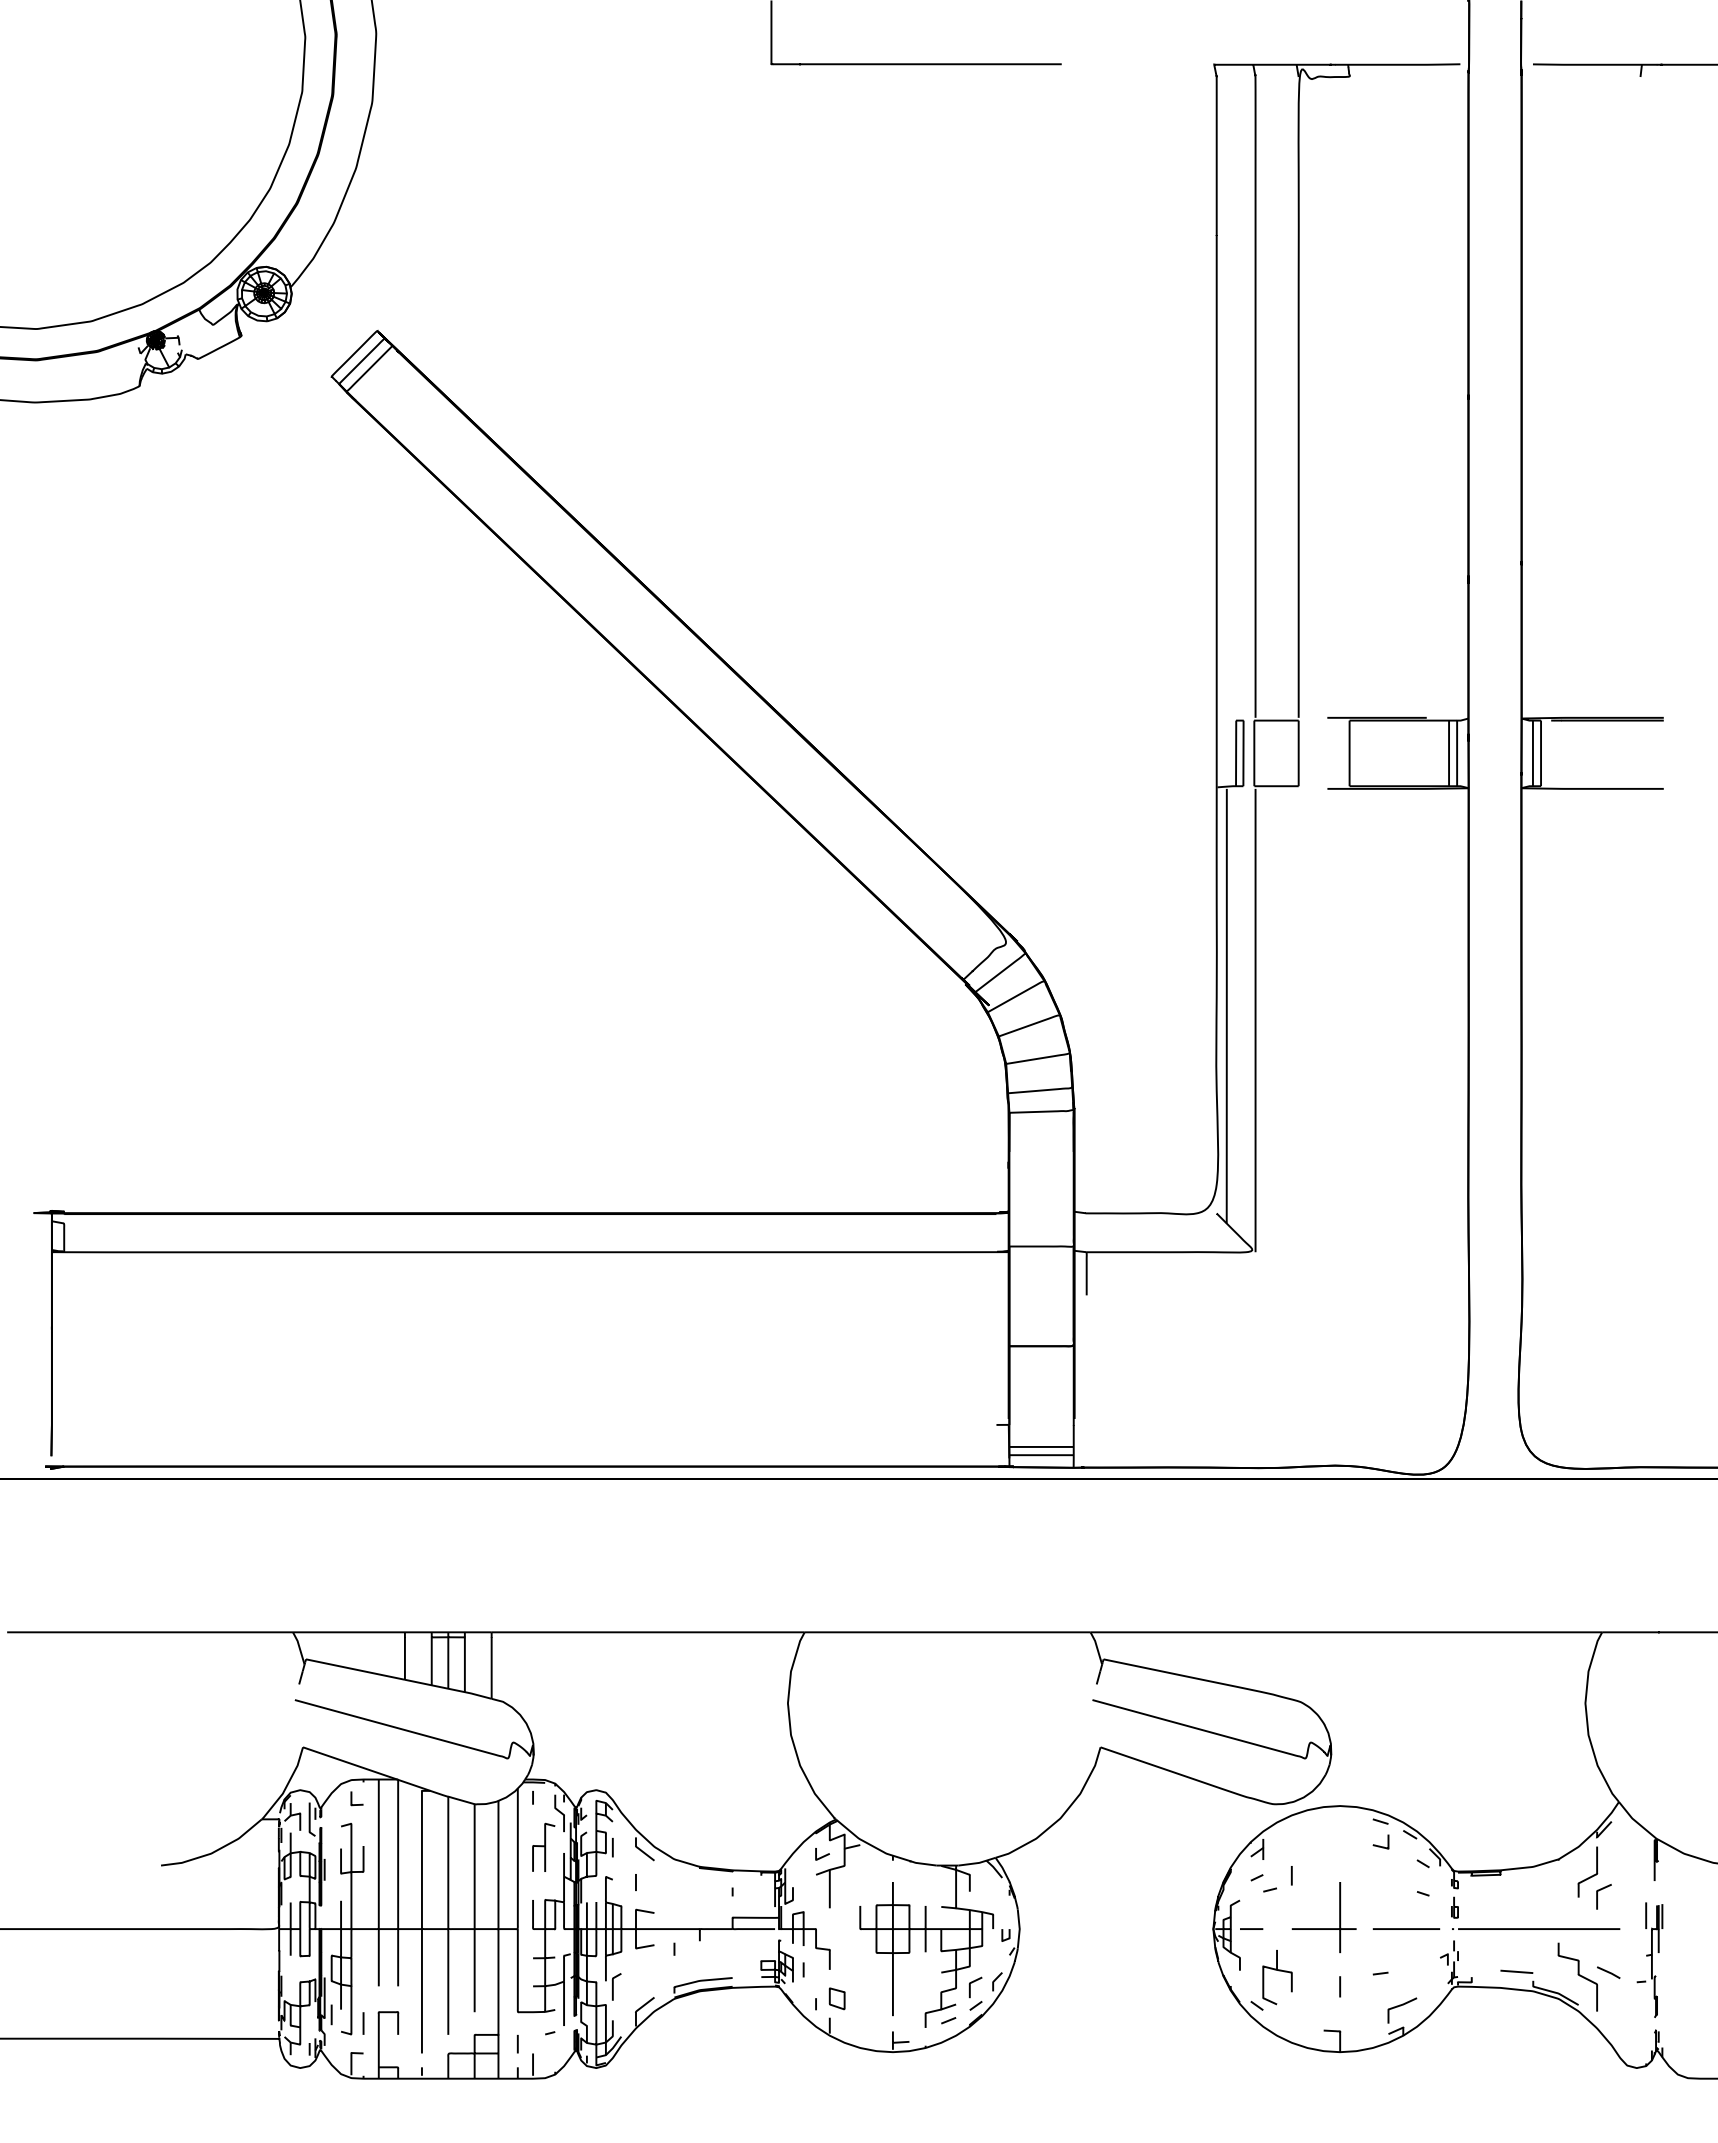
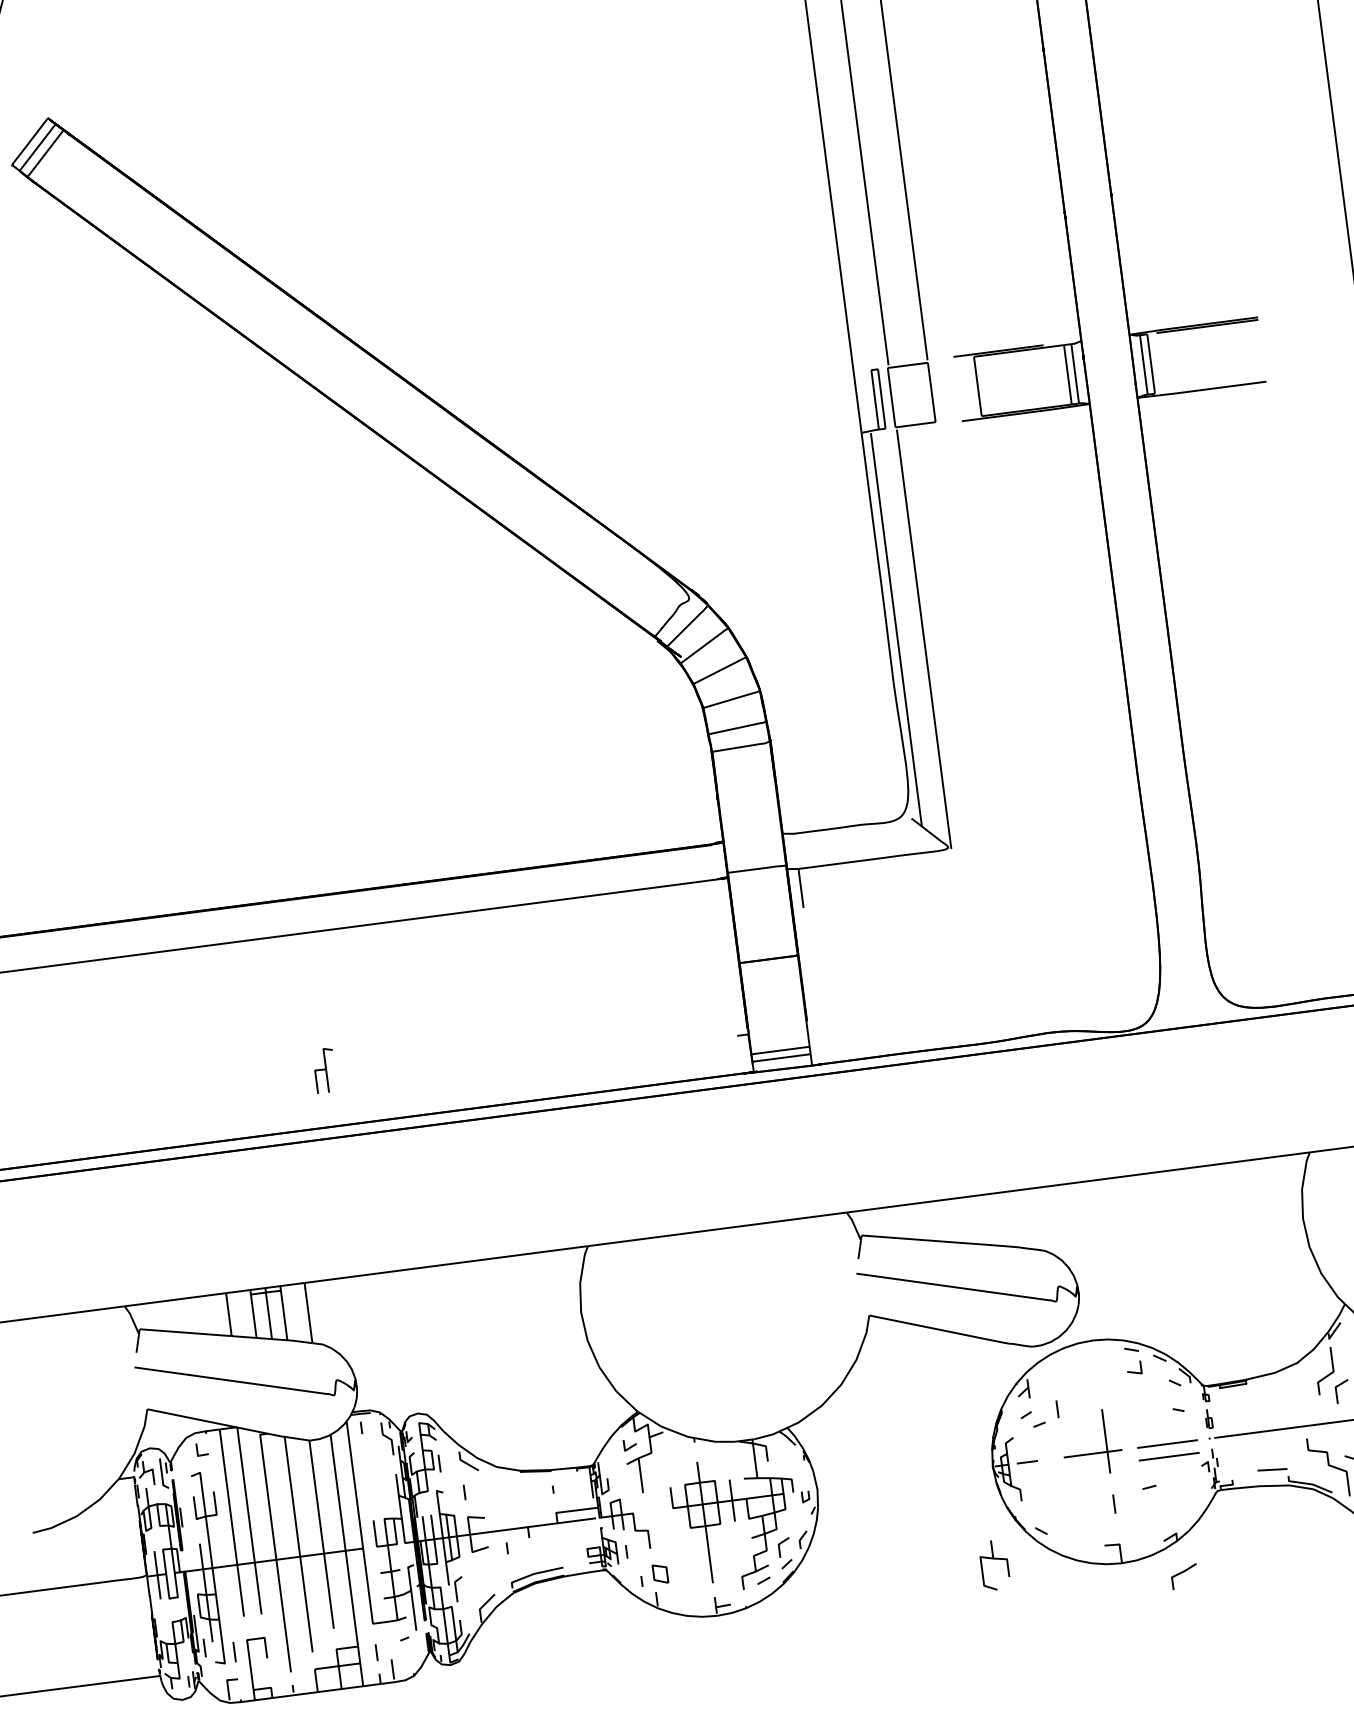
part: (543, 1846) -> (324, 1069), moved
line: (1406, 1942) -> (1169, 1456), added
part: (1278, 1971) -> (994, 1559), moved
curve: (1400, 2006) -> (1182, 1573), moved

